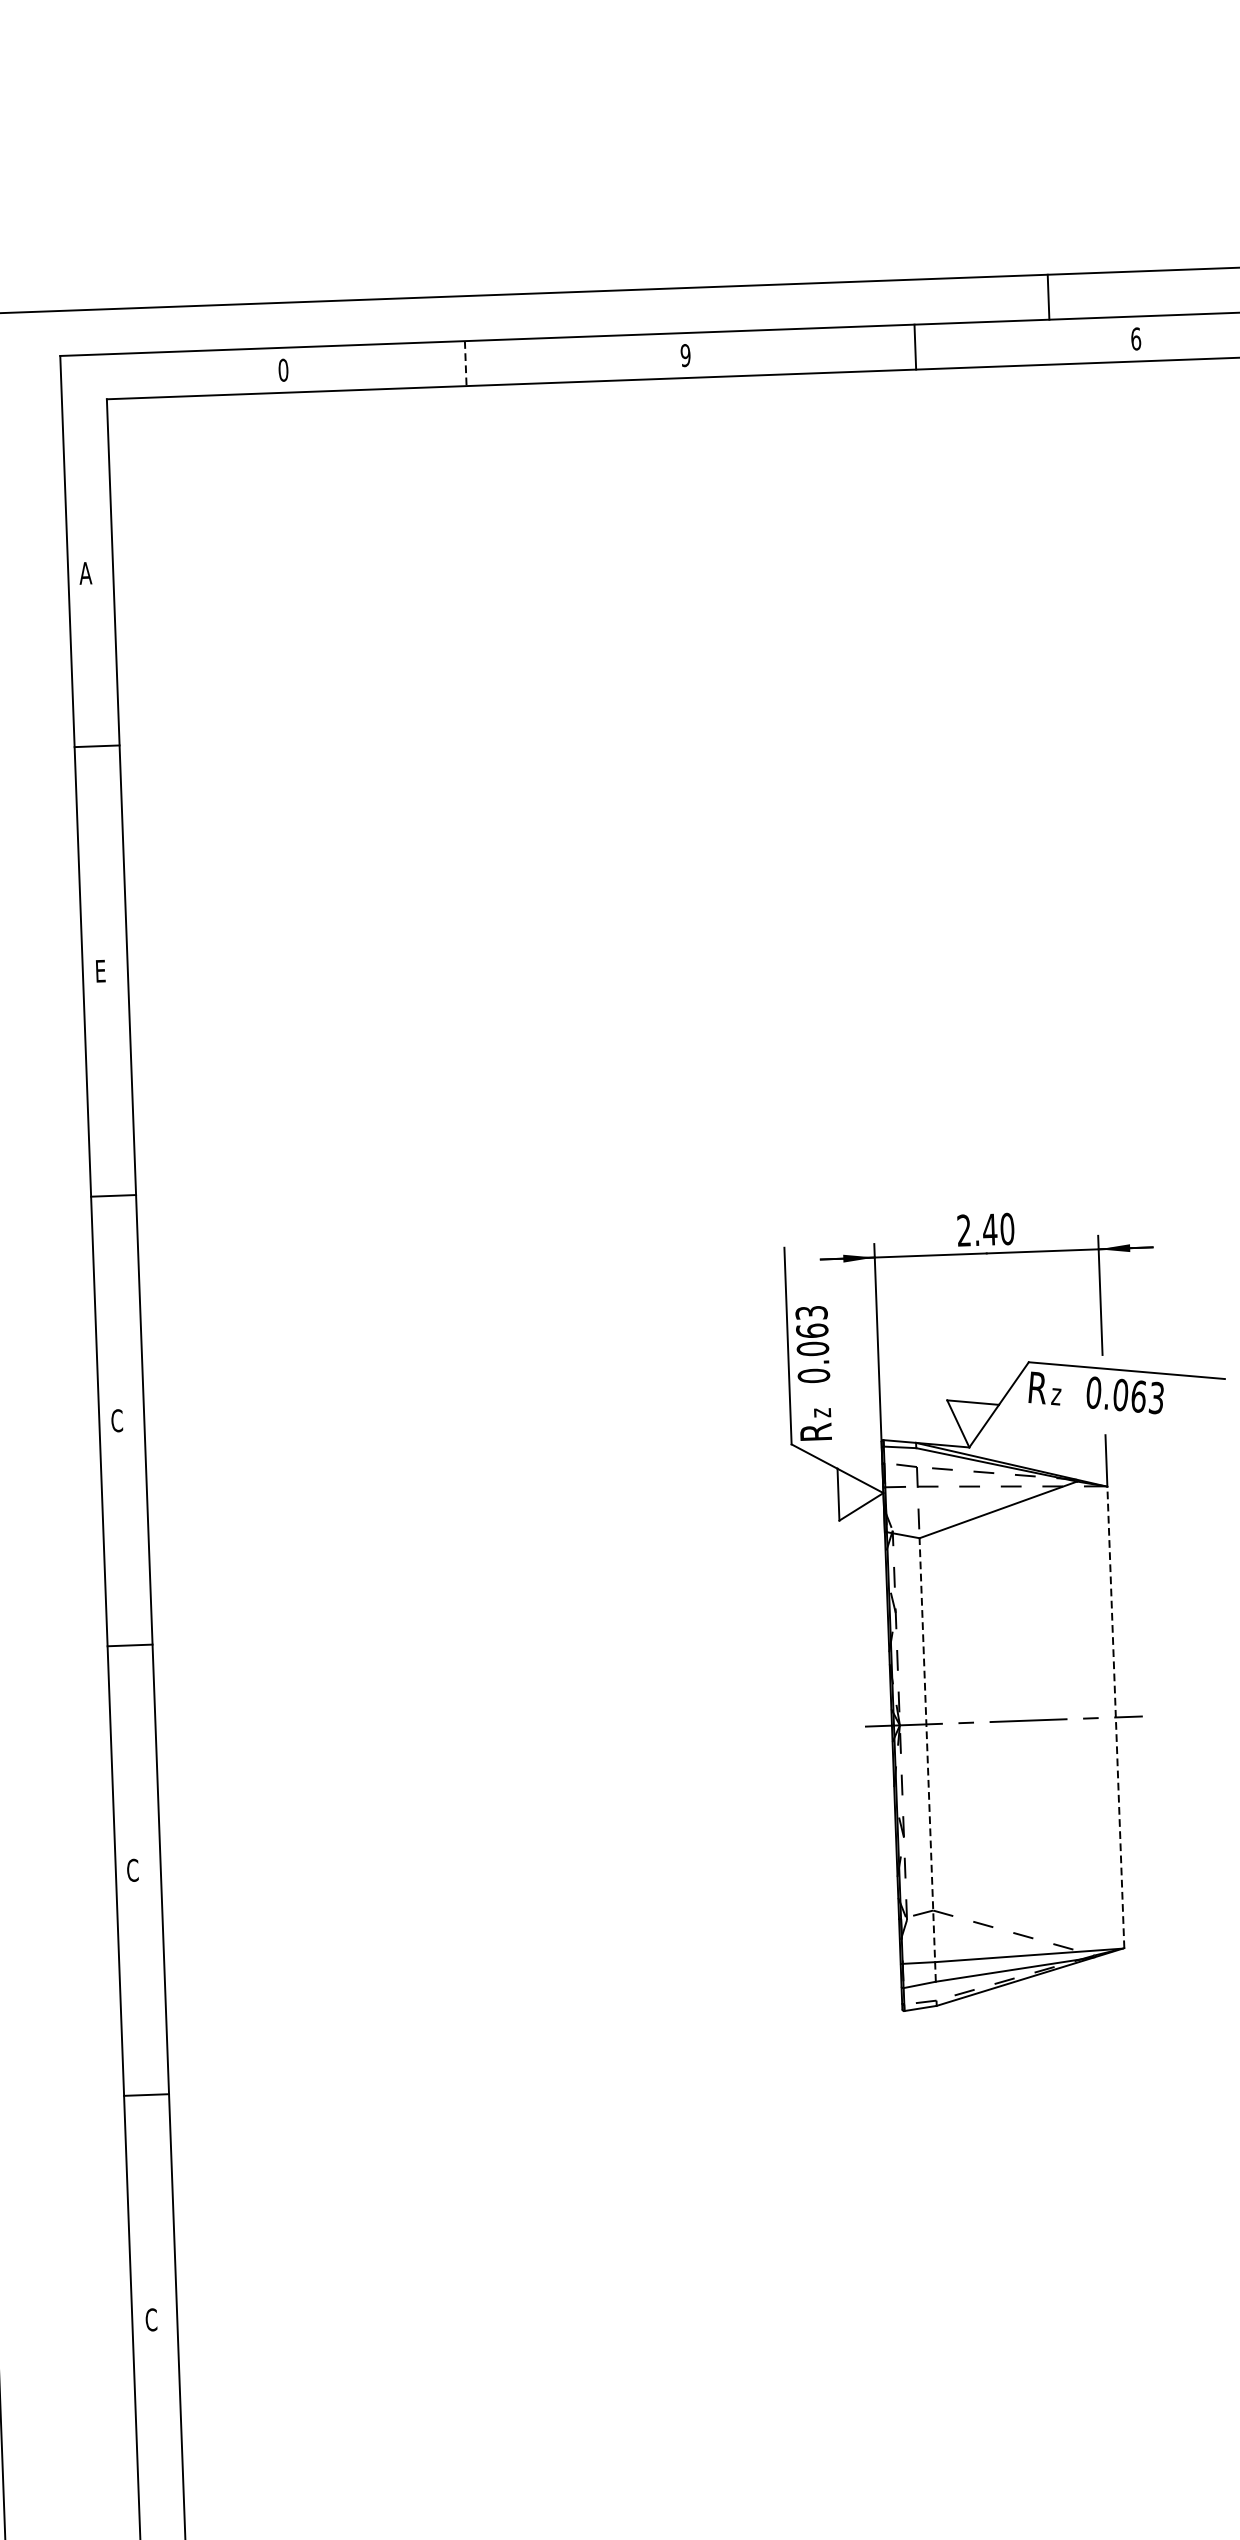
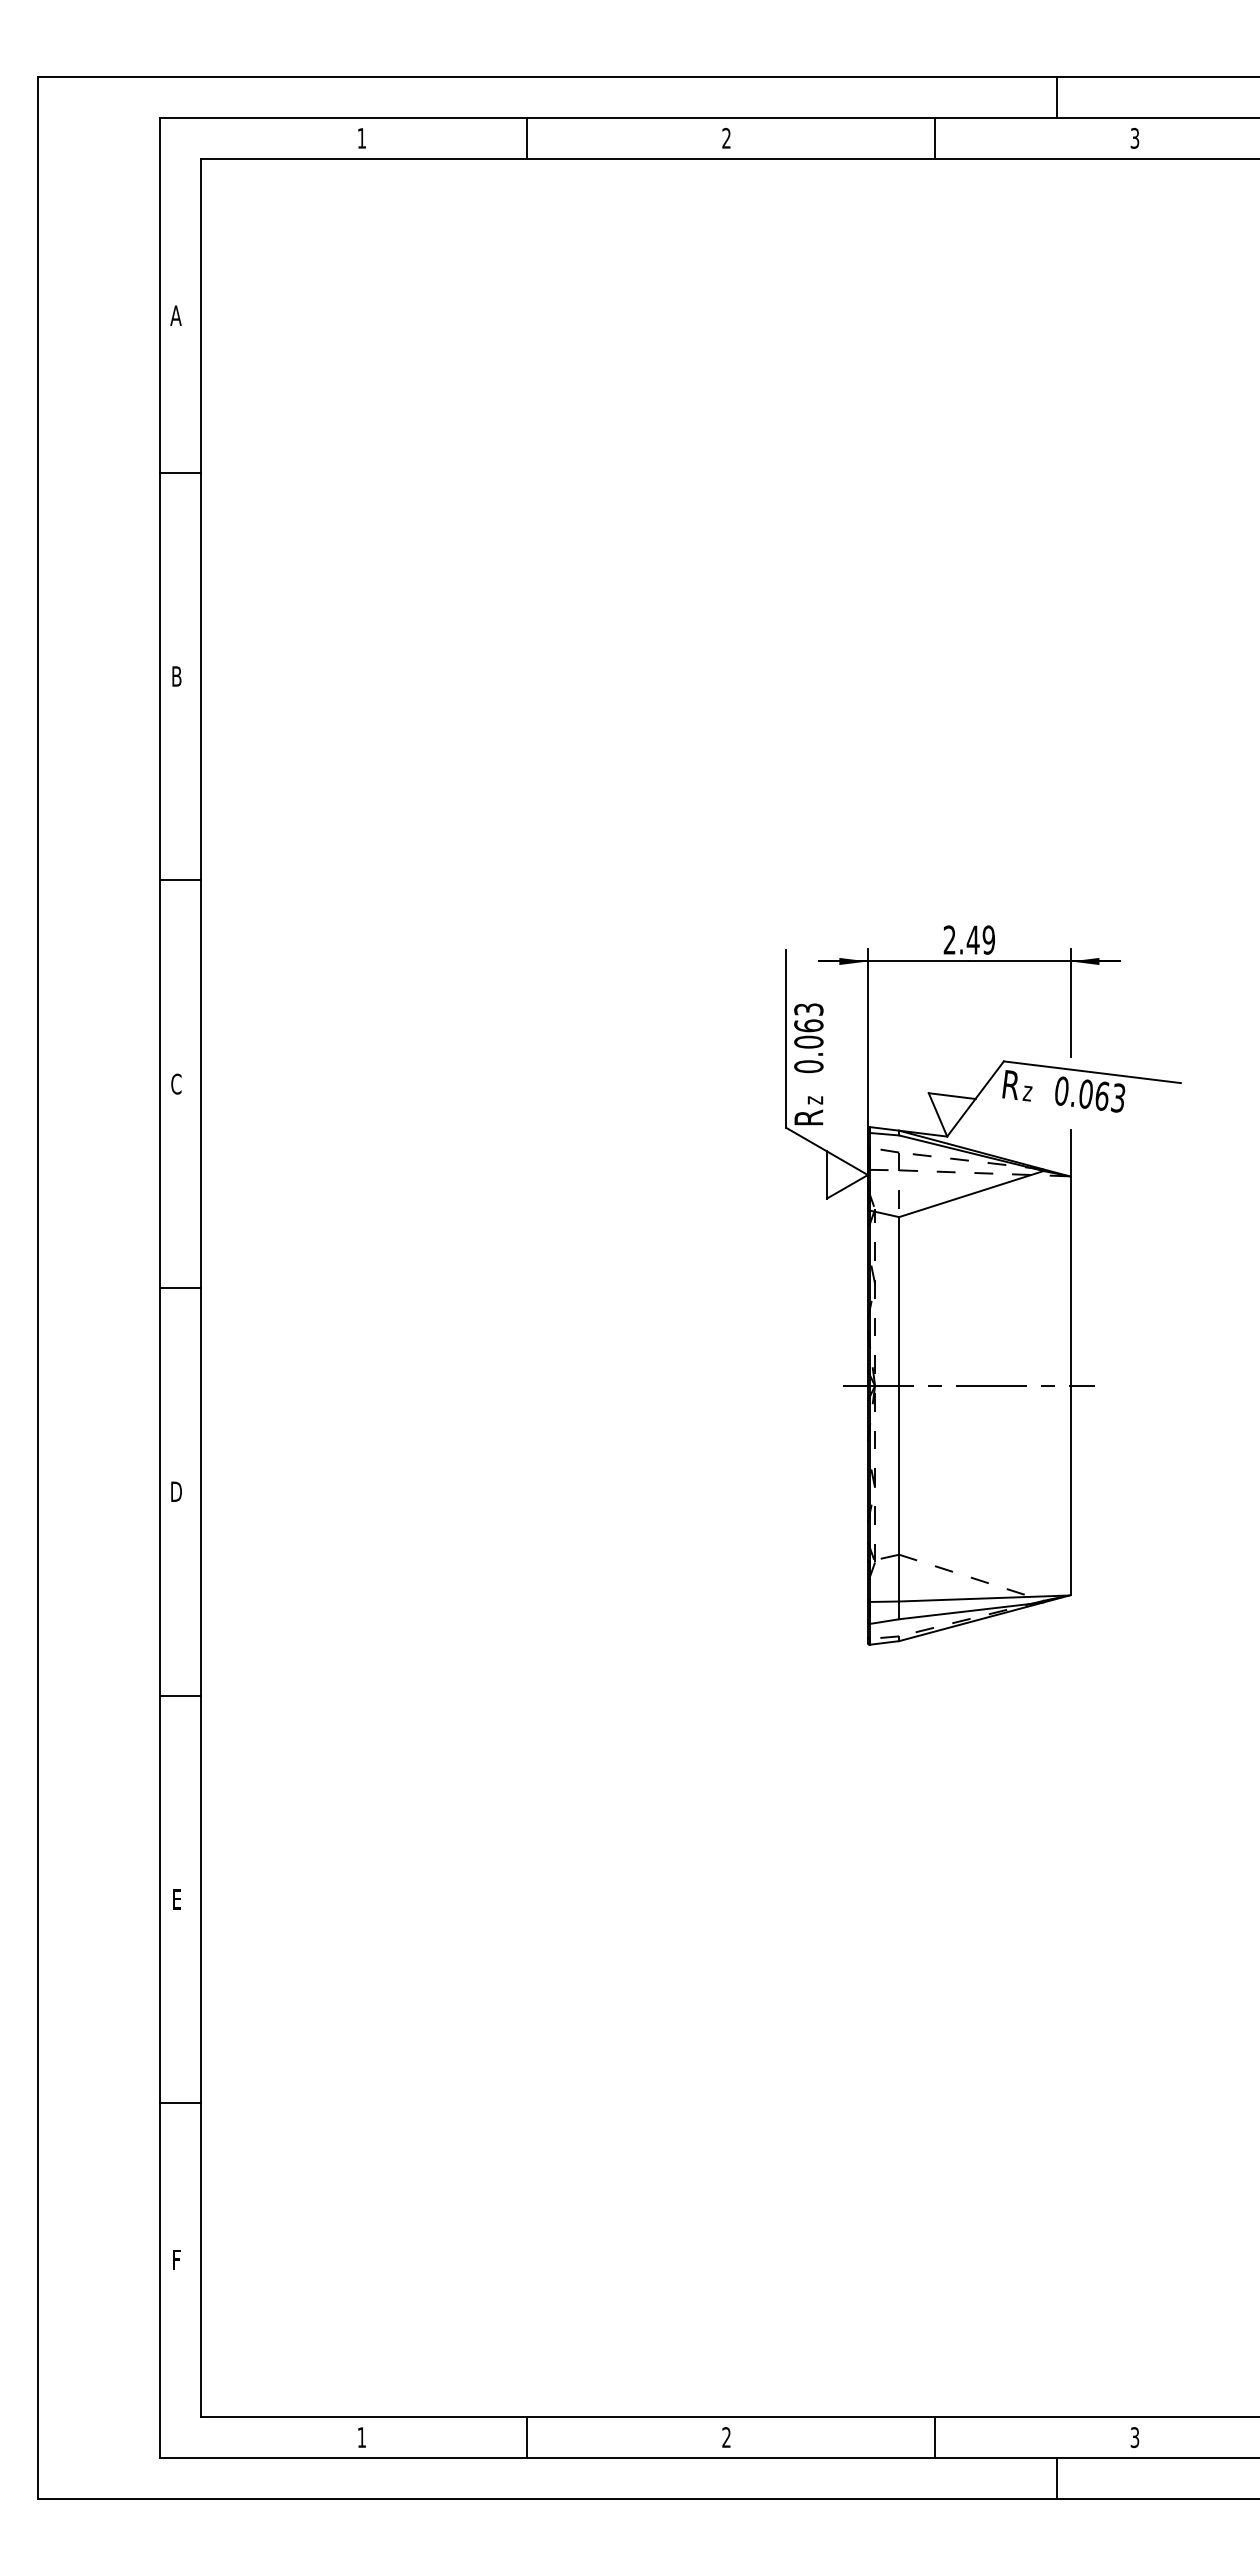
text: (1135, 338) -> (1134, 137), 6 -> 3
text: (685, 355) -> (726, 138), 9 -> 2
line: (466, 363) -> (527, 138), dashed -> solid
text: (283, 370) -> (361, 138), 0 -> 1
text: (100, 971) -> (176, 676), E -> B
text: (1006, 1228) -> (988, 939), 2.40 -> 2.49
line: (1115, 1716) -> (1070, 1385), dashed -> solid
line: (928, 1759) -> (899, 1417), dashed -> solid
text: (132, 1870) -> (175, 1491), C -> D
text: (151, 2319) -> (177, 1899), C -> E

